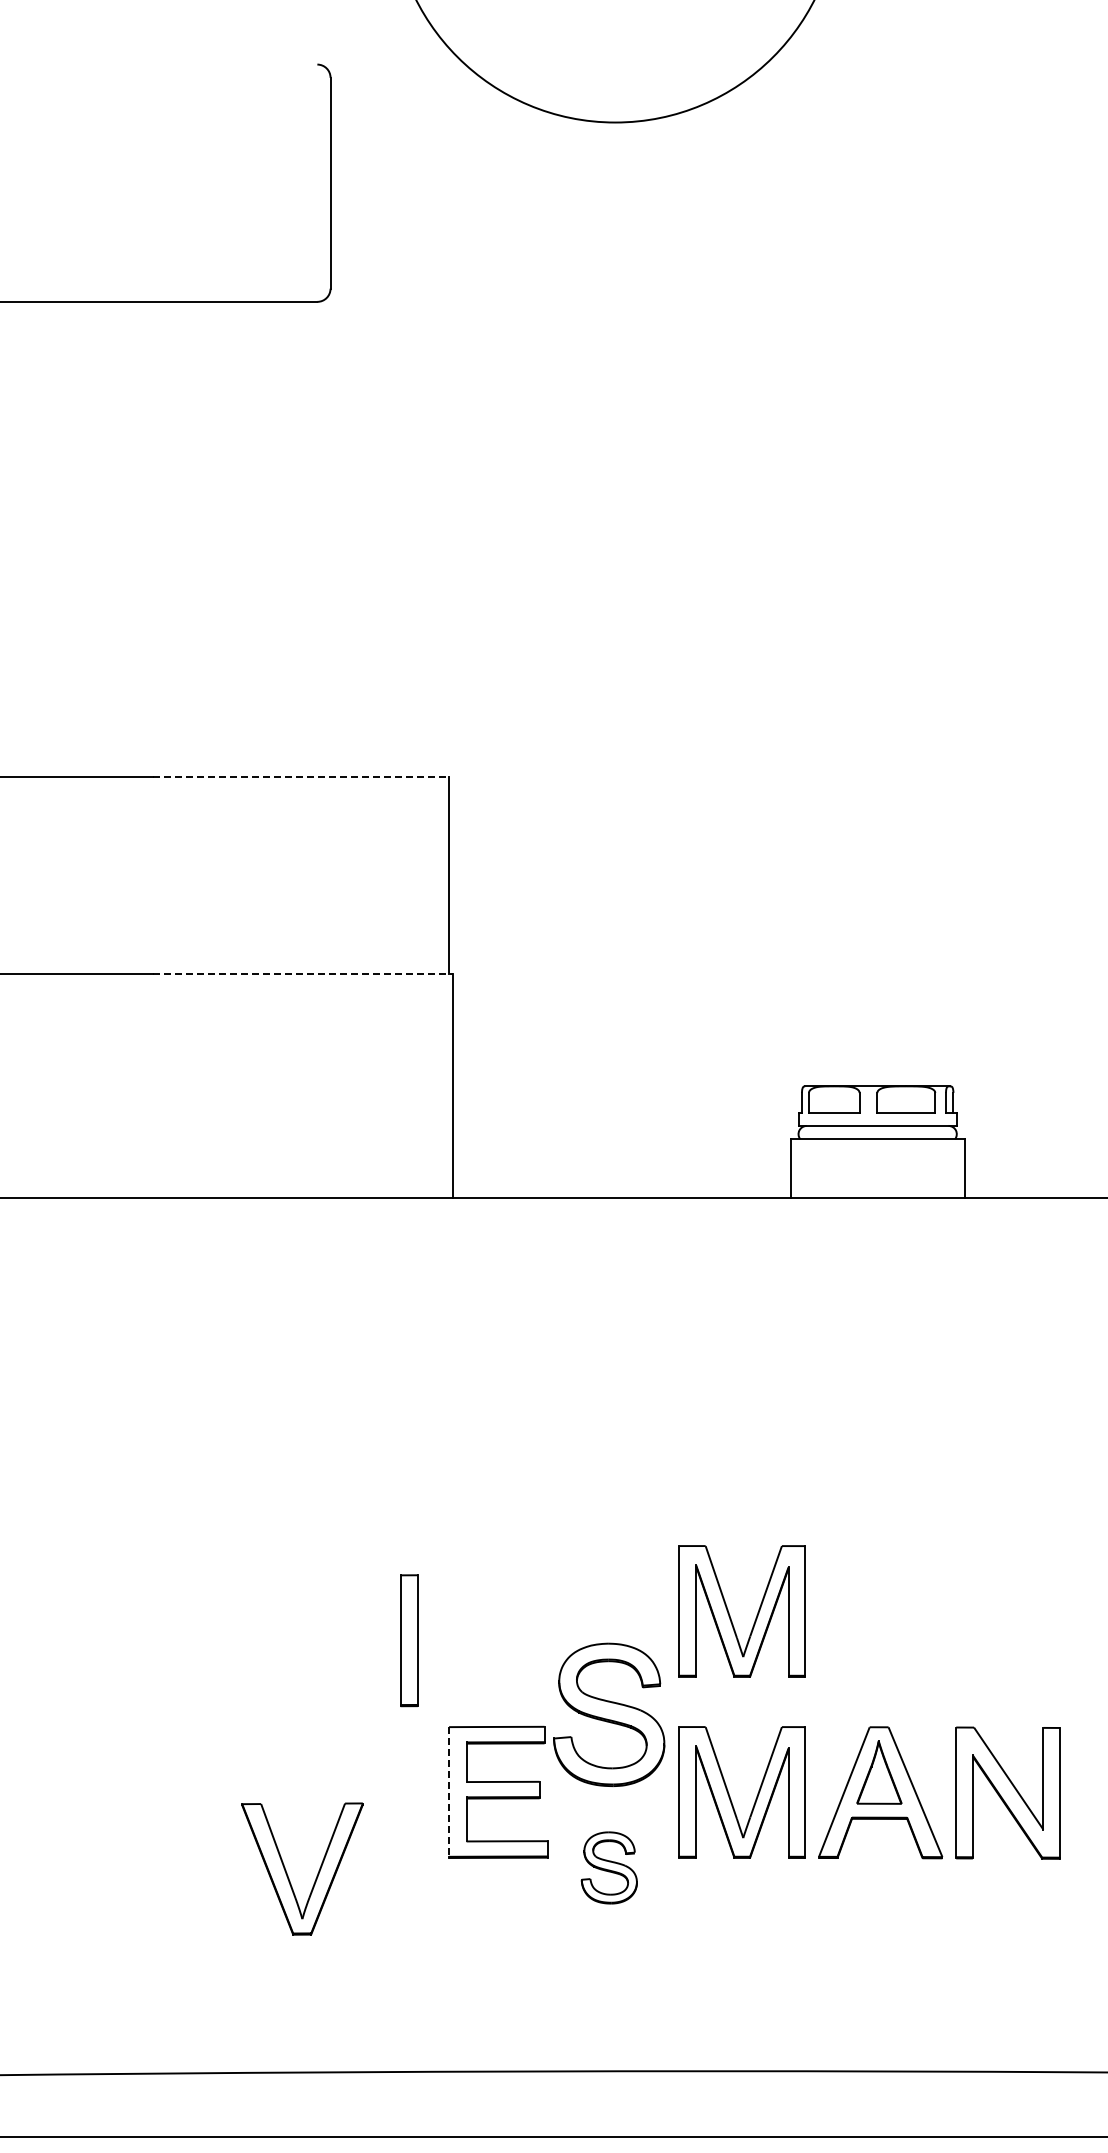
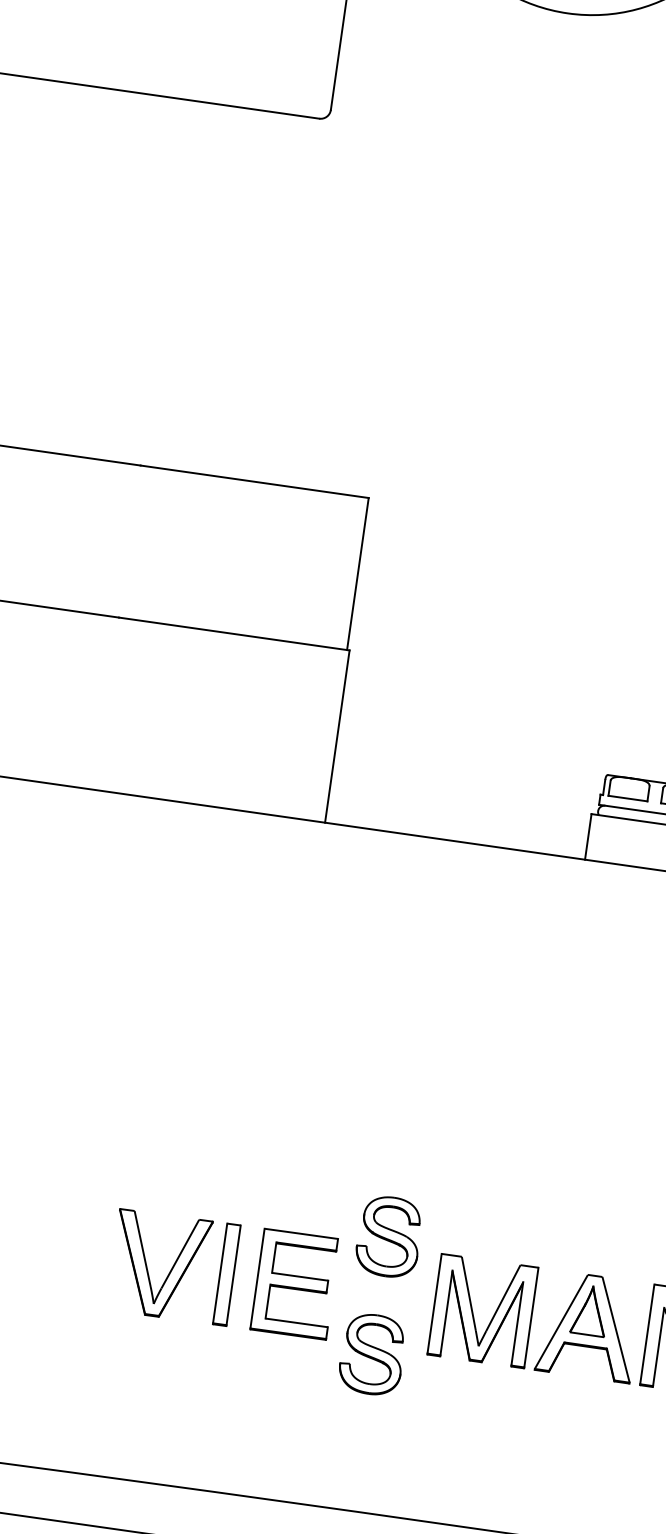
line: (301, 776) -> (255, 481), dashed -> solid
line: (302, 974) -> (234, 634), dashed -> solid
part: (730, 1615) -> (493, 1173), removed
part: (409, 1640) -> (227, 1274), moved
part: (609, 1714) -> (389, 1236), size x0.71
line: (449, 1791) -> (257, 1278), dashed -> solid
part: (609, 1867) -> (372, 1354), size x1.43
part: (287, 1872) -> (147, 1266), moved

